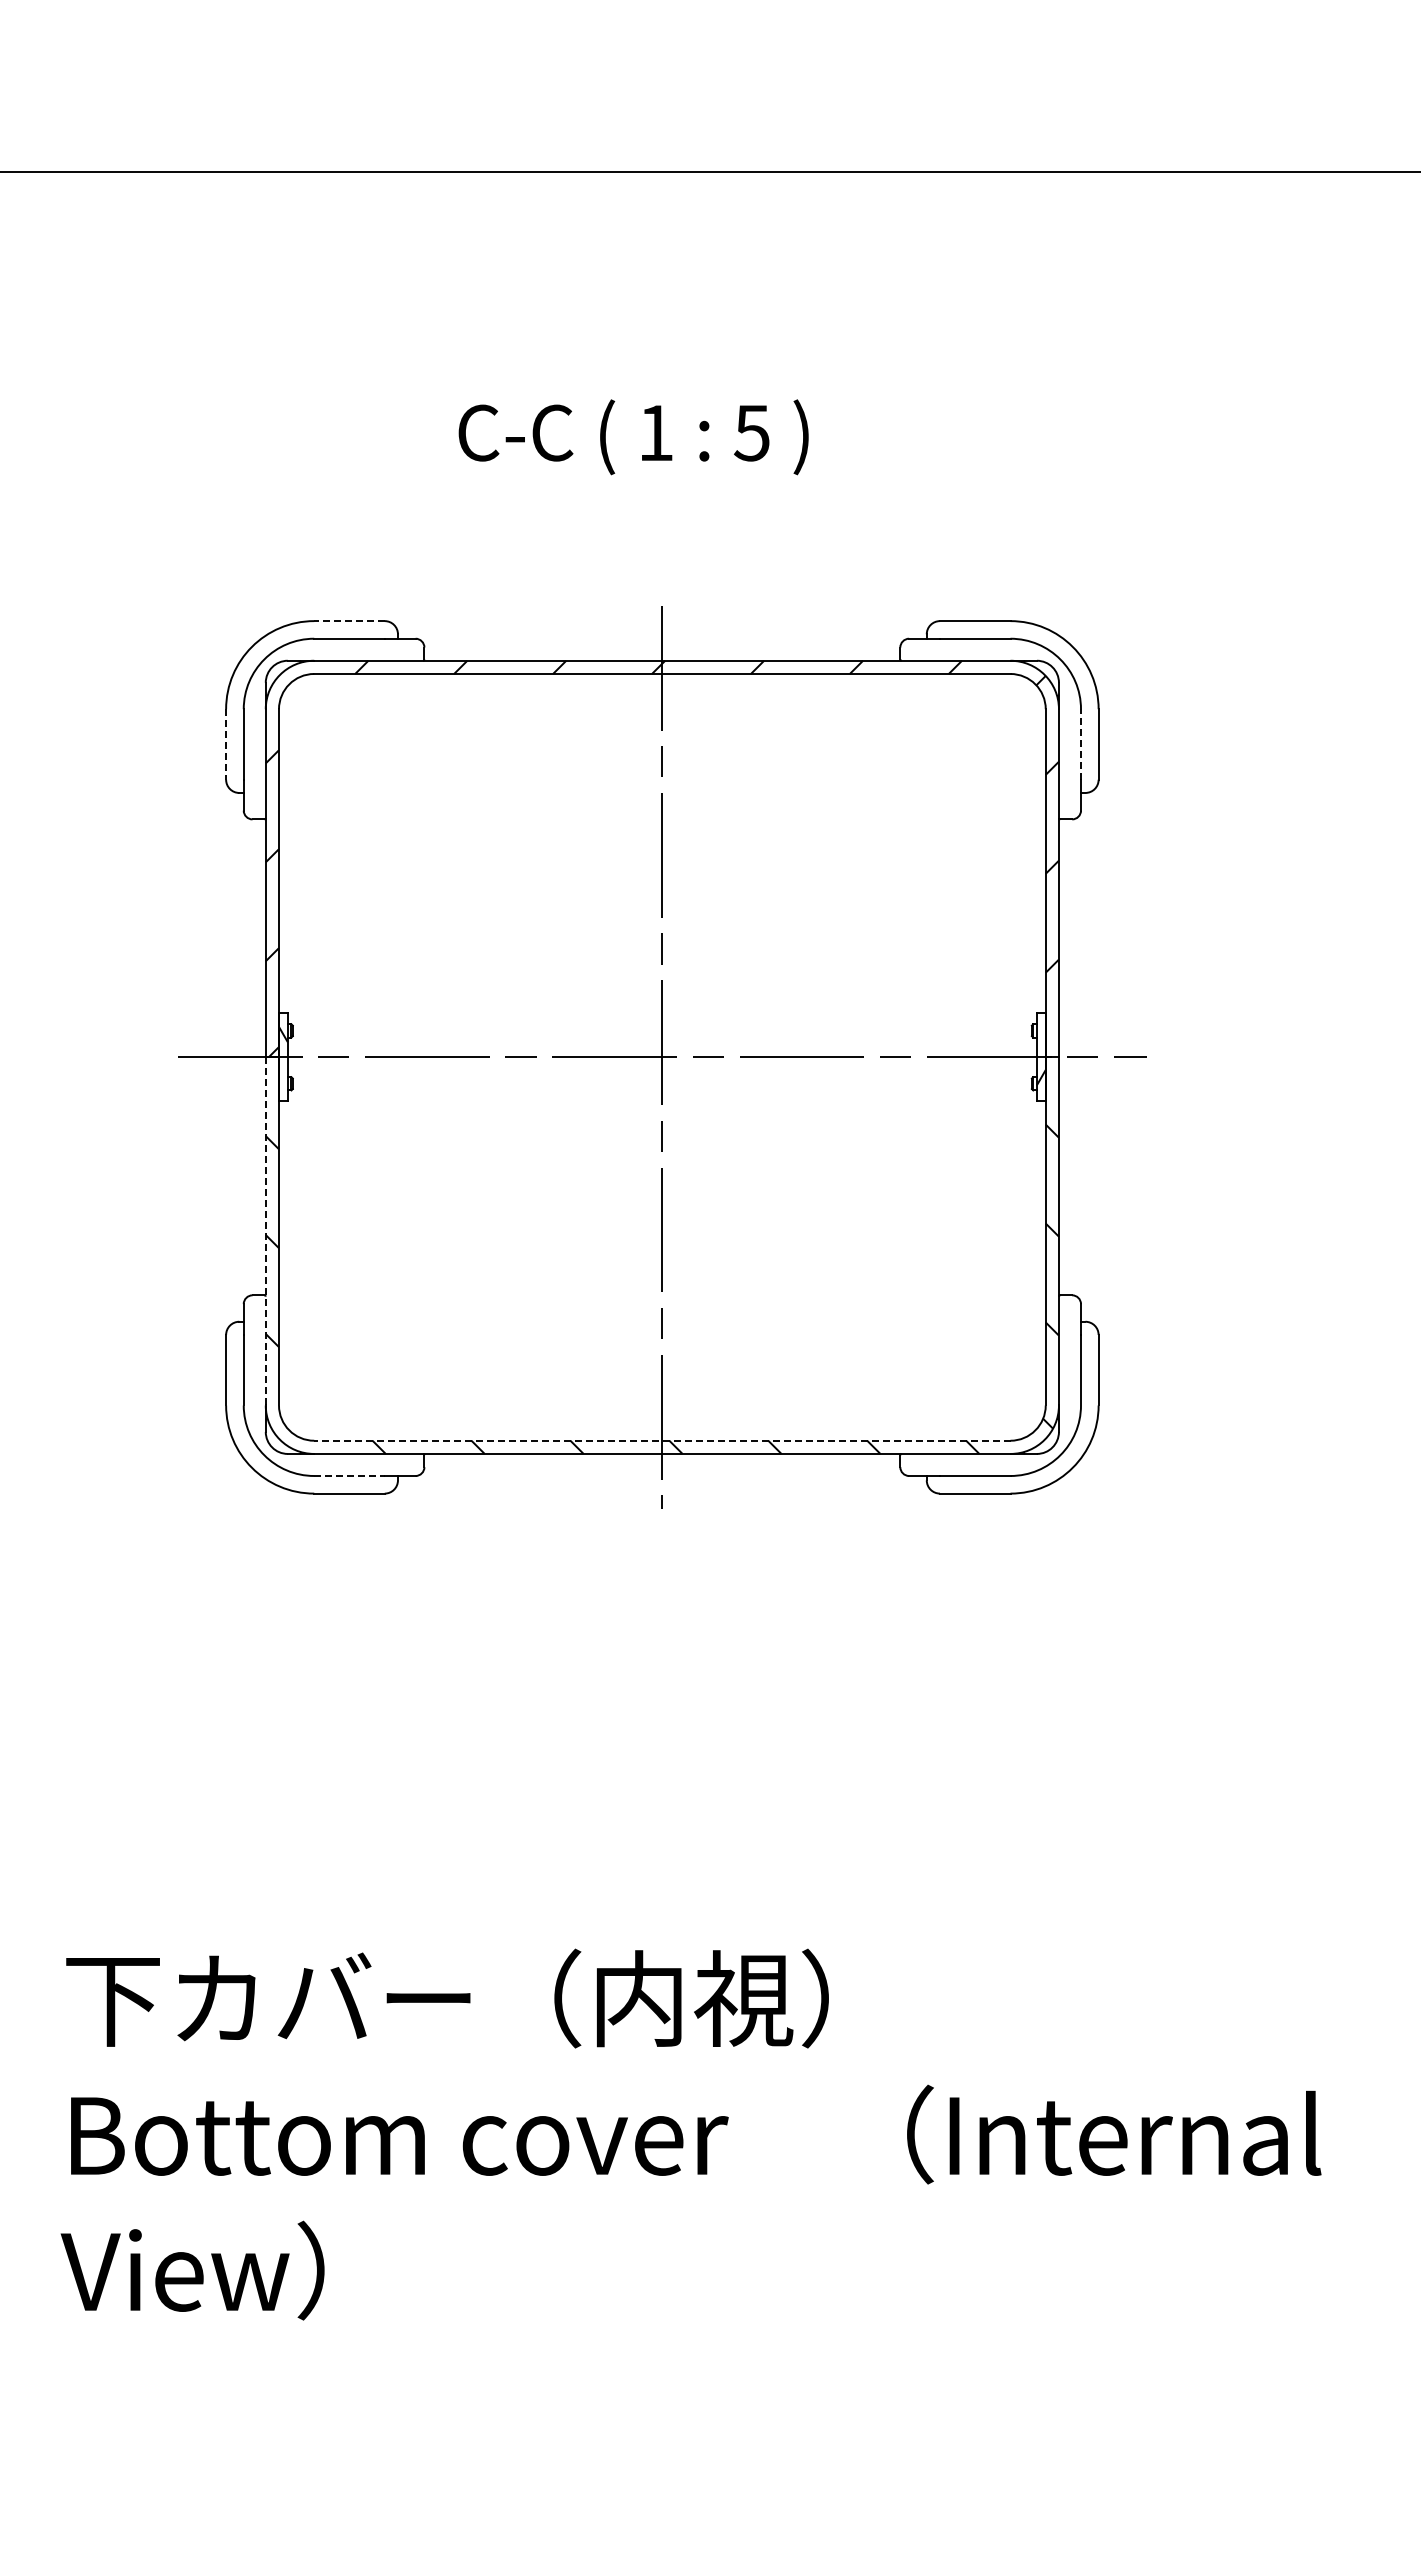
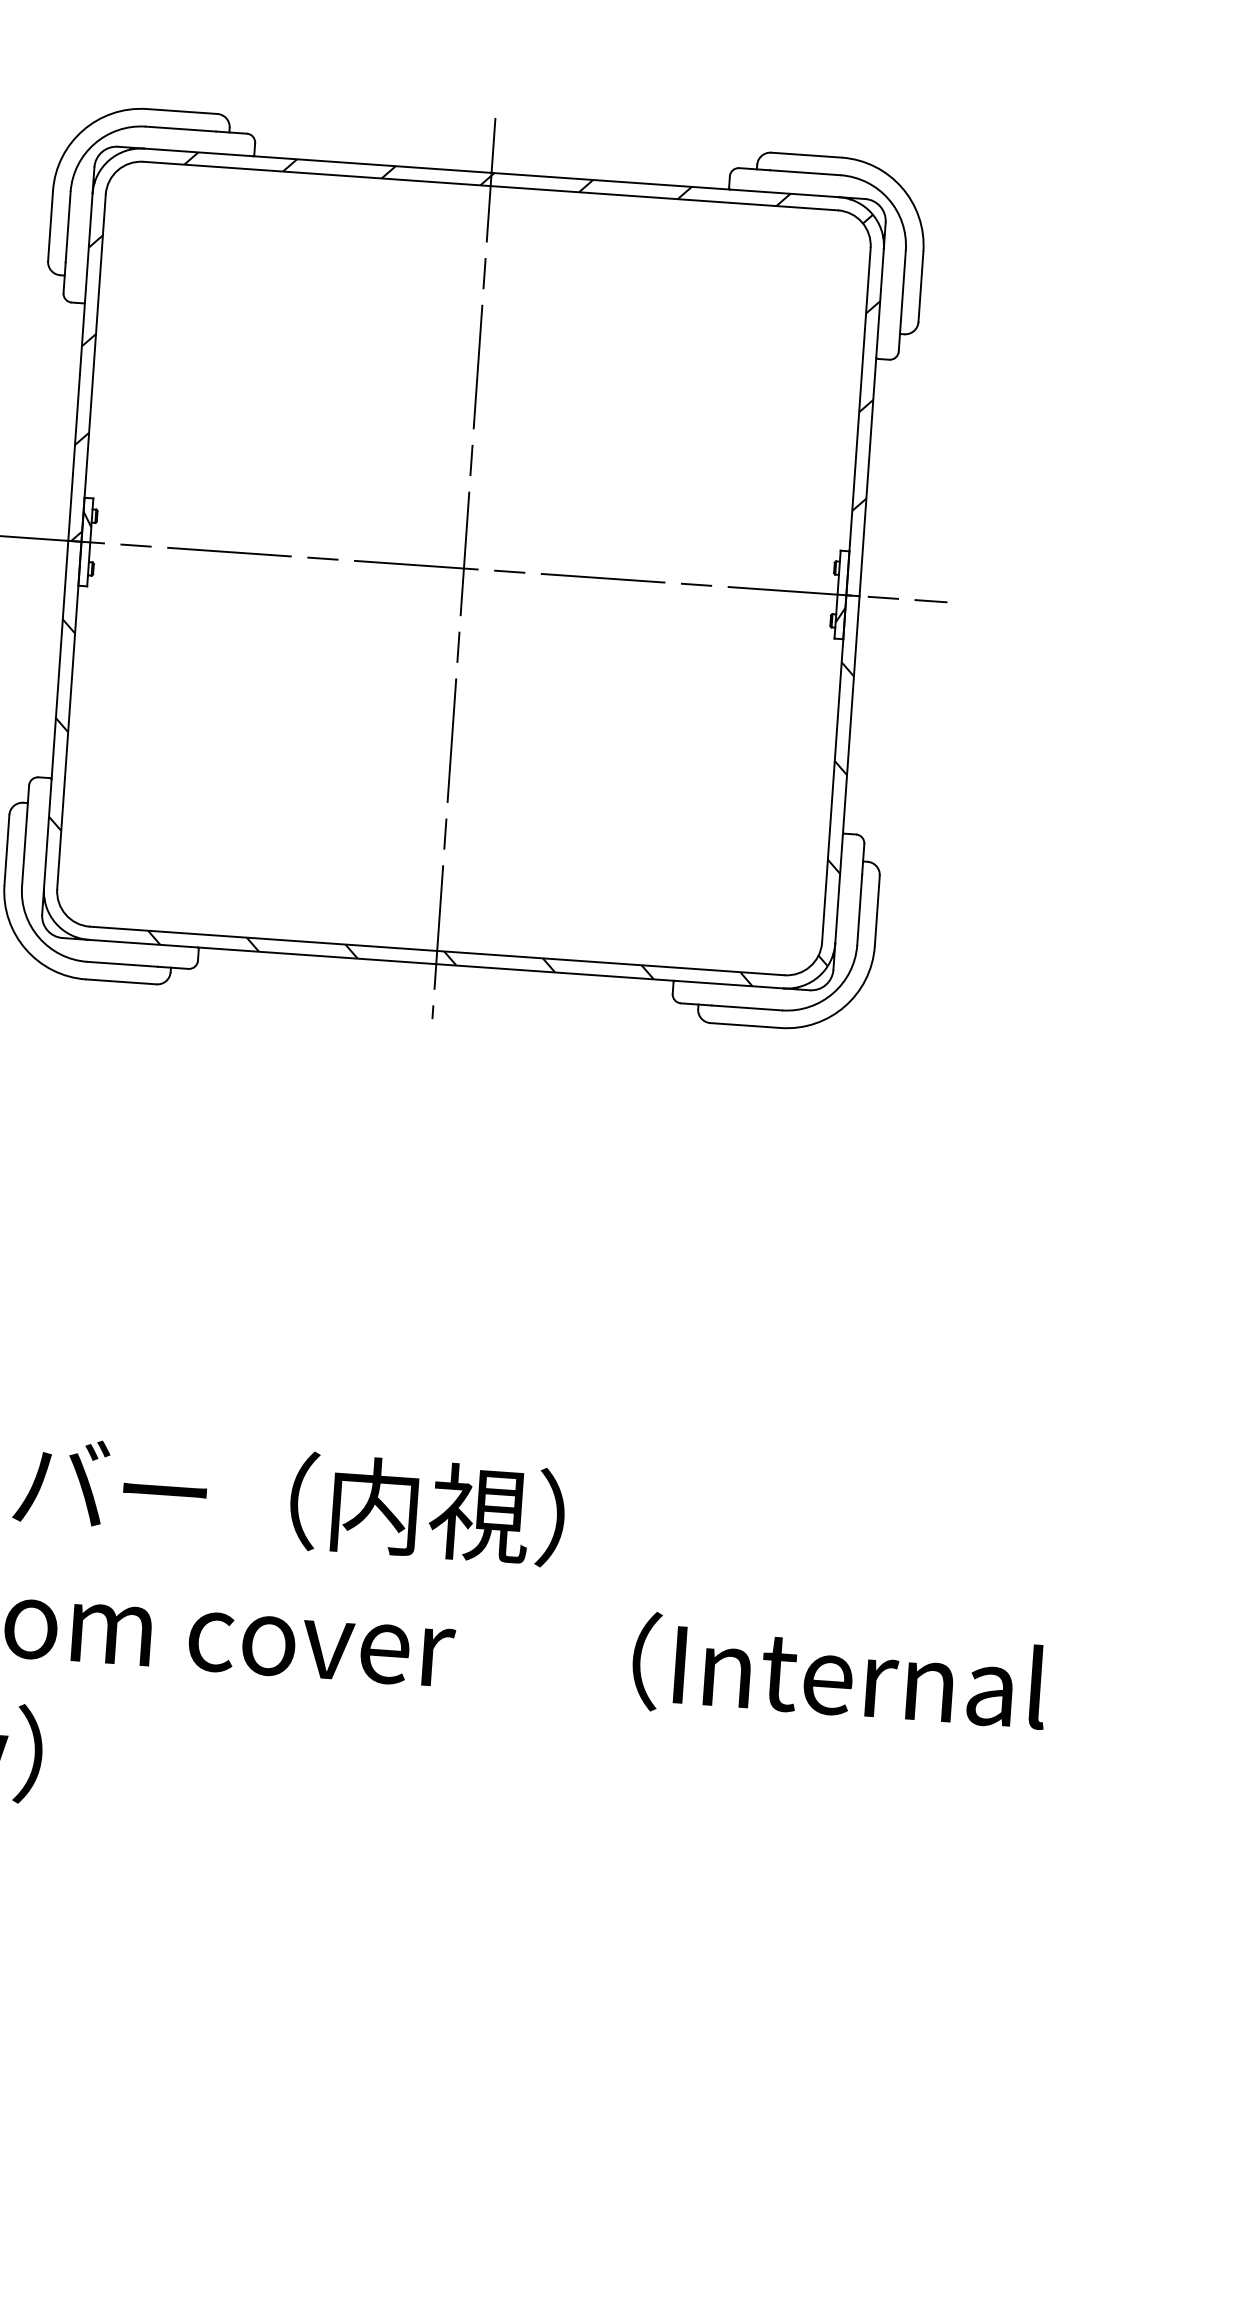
line: (349, 621) -> (182, 111), dashed -> solid
line: (226, 744) -> (50, 226), dashed -> solid
line: (1081, 744) -> (903, 285), dashed -> solid
line: (265, 1231) -> (55, 714), dashed -> solid
line: (661, 1440) -> (436, 950), dashed -> solid
line: (350, 1475) -> (123, 963), dashed -> solid

